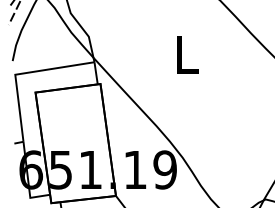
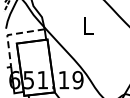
line: (19, 73) -> (9, 34), solid -> dashed

